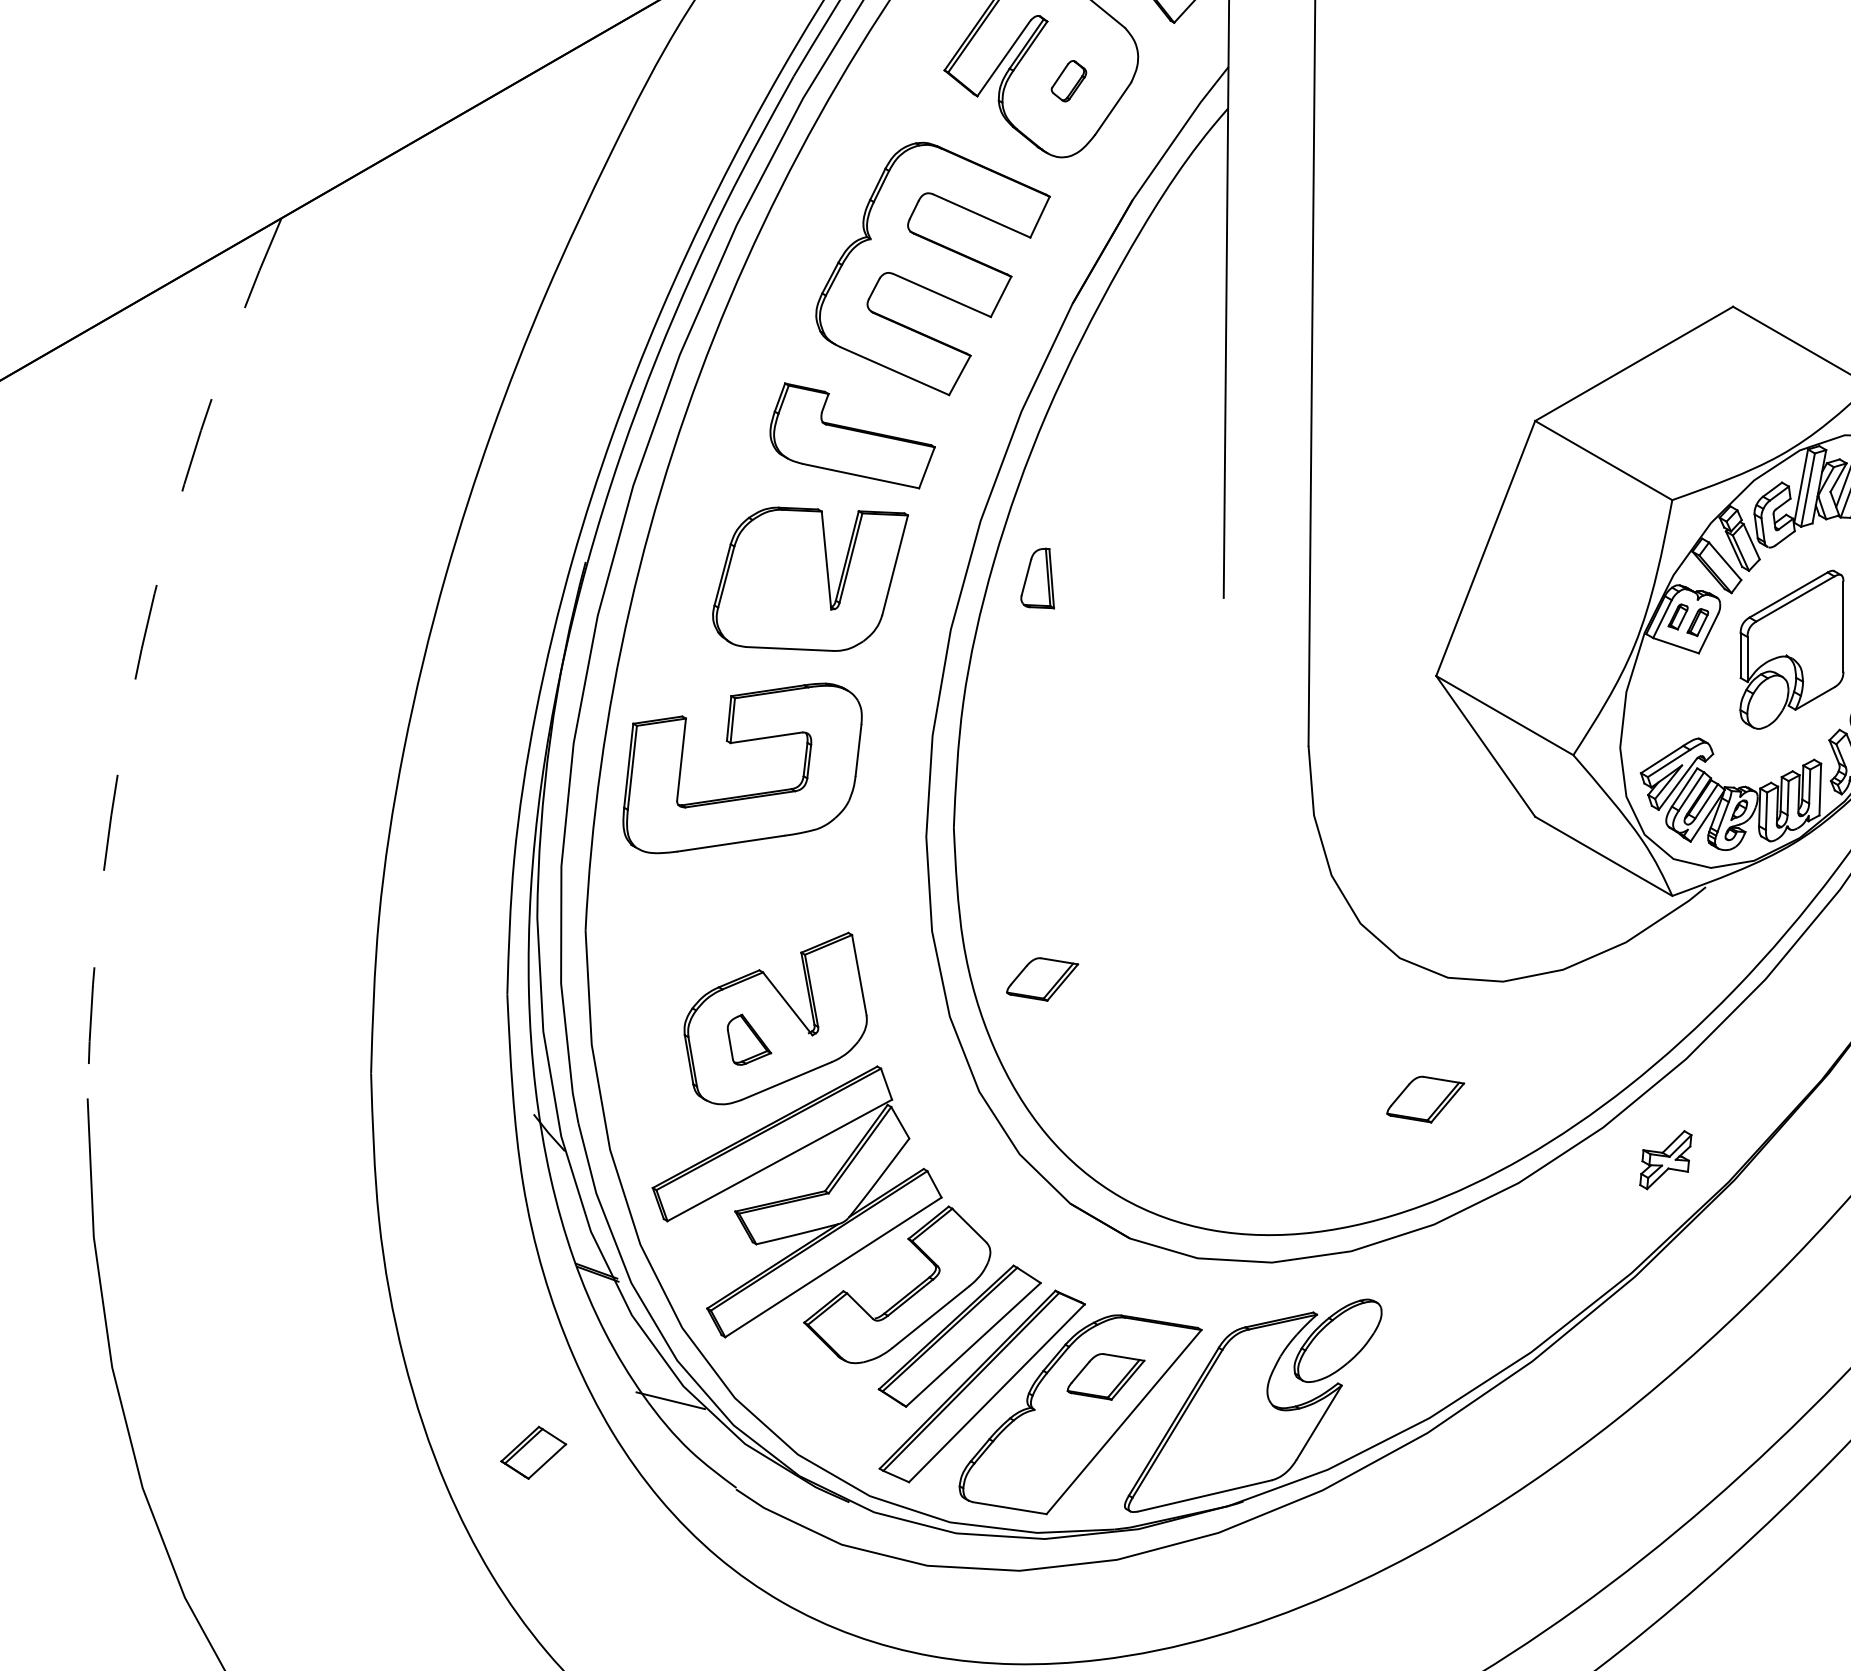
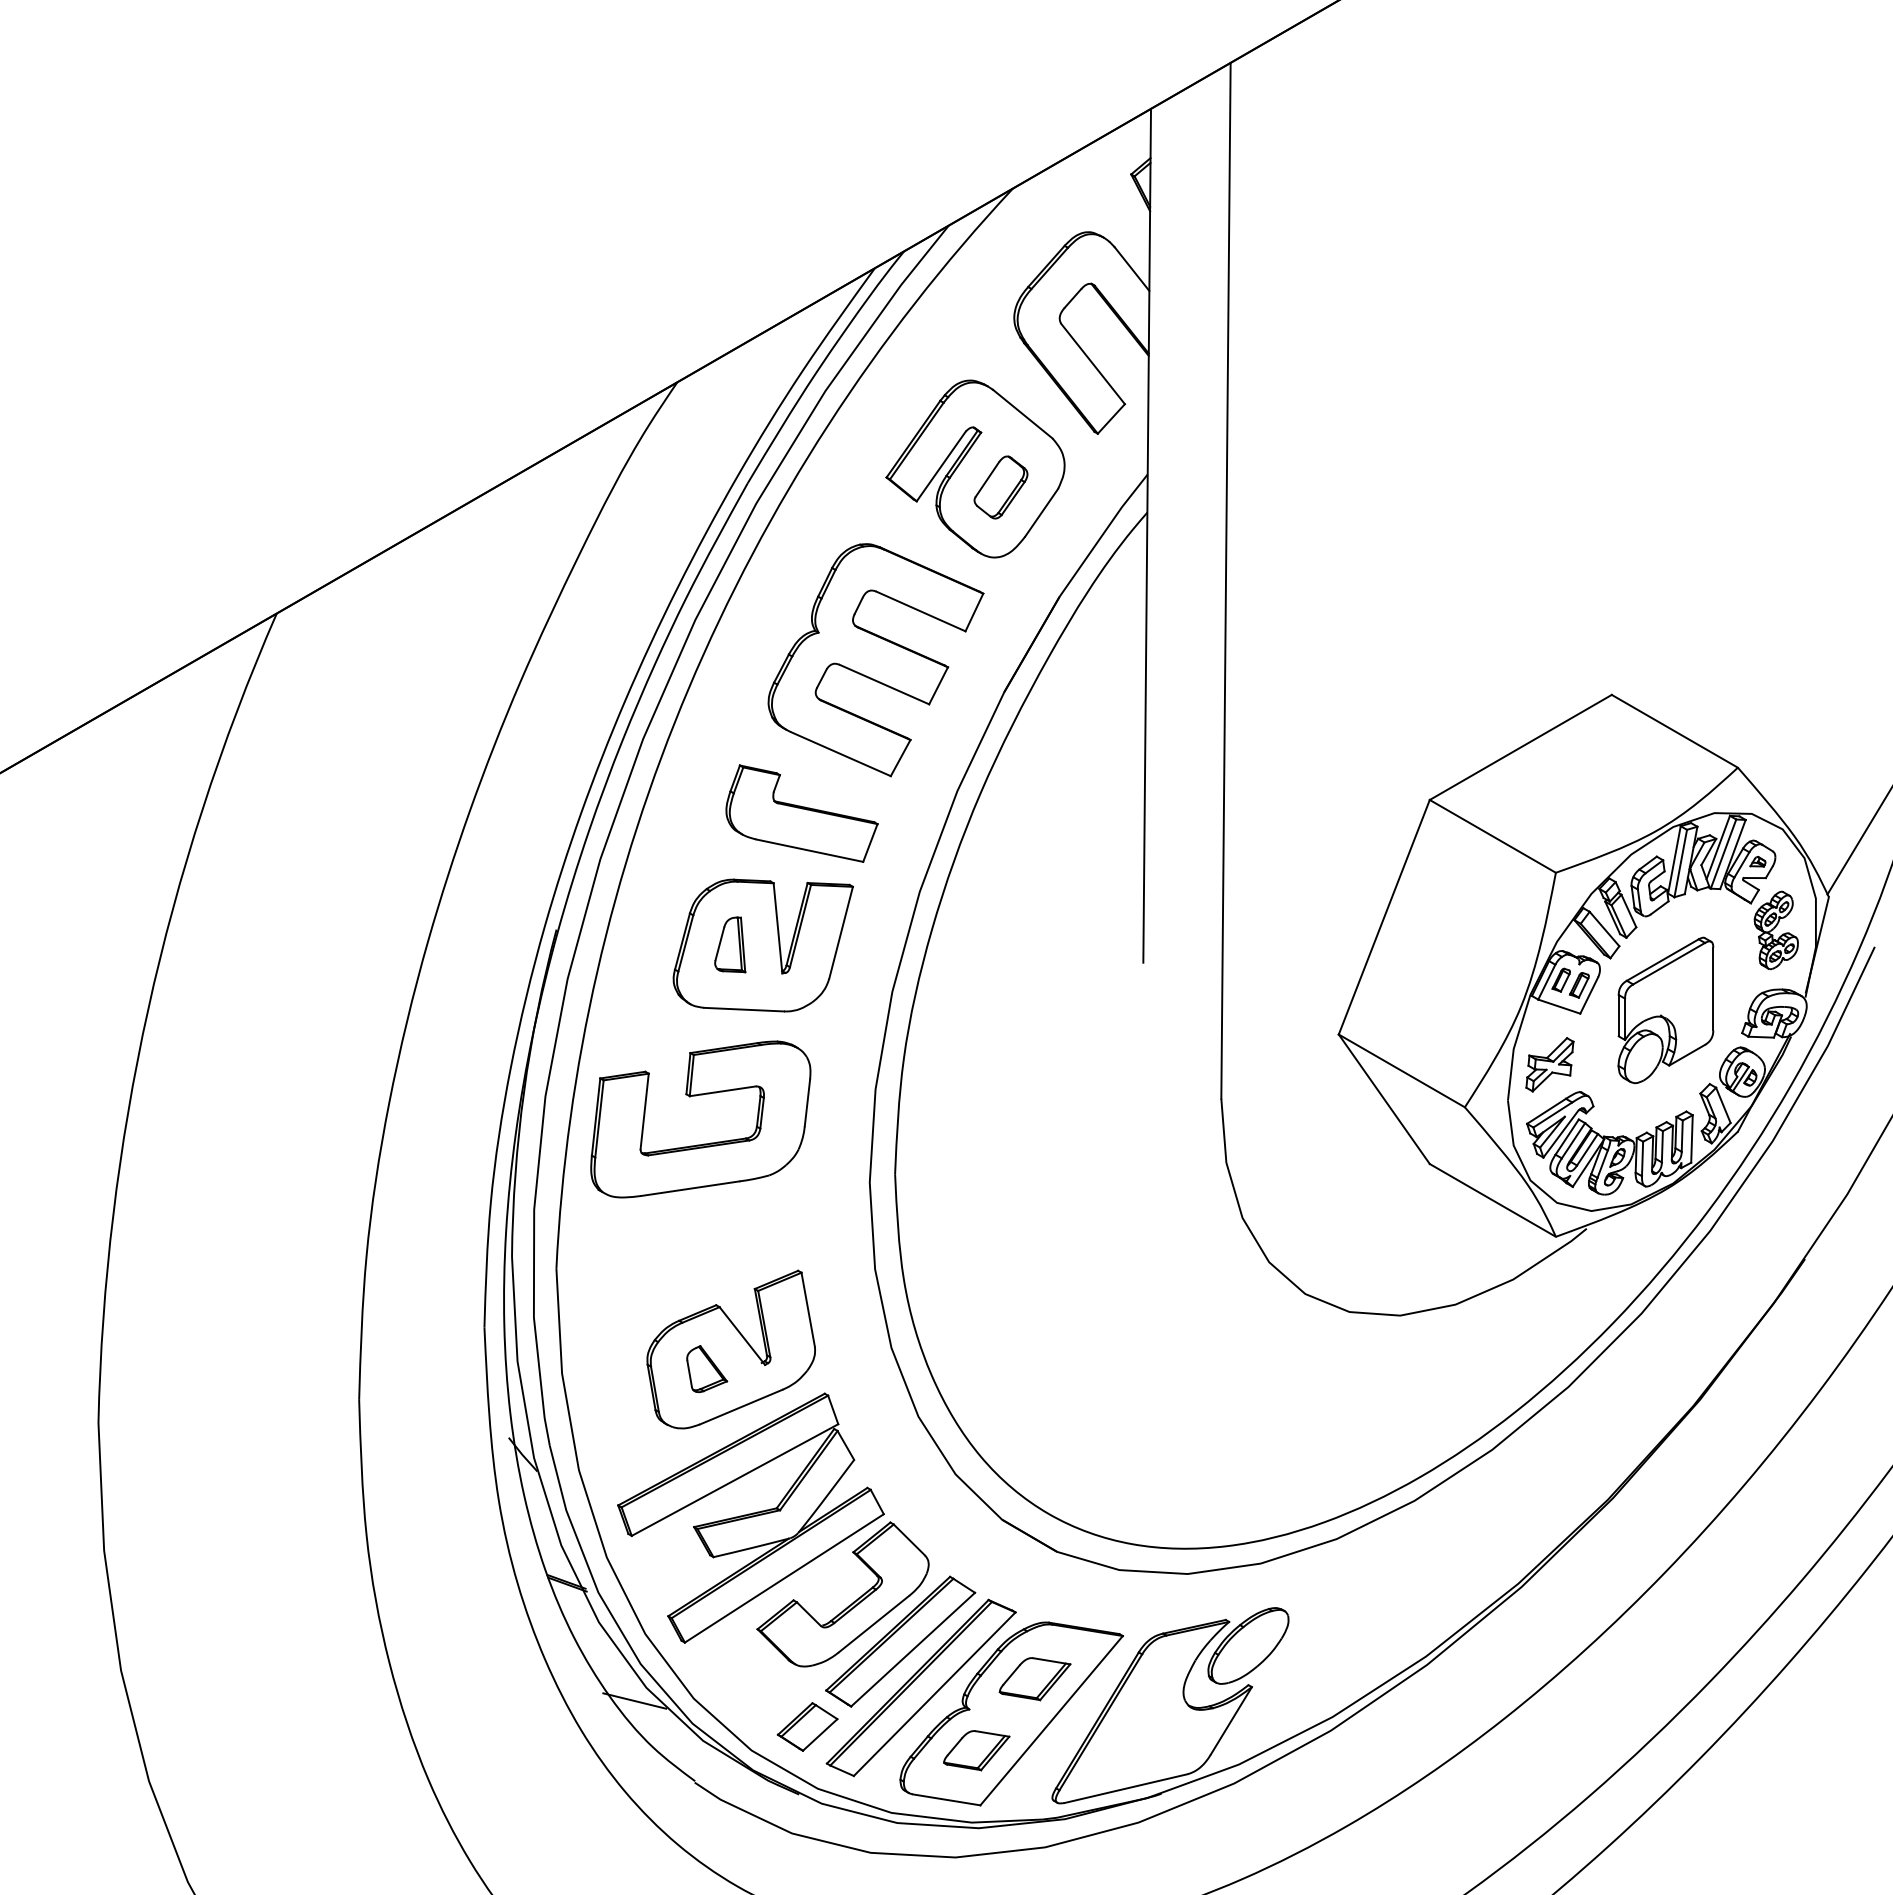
part: (1068, 81) -> (1000, 487), size x1.67
part: (1037, 578) -> (730, 944), moved
arc: (142, 648) -> (148, 1009), dashed -> solid
part: (1042, 979) -> (976, 1750), moved
part: (1425, 1100) -> (1328, 1424), removed
part: (1665, 1159) -> (1549, 1064), moved
part: (533, 1452) -> (807, 1726), moved

